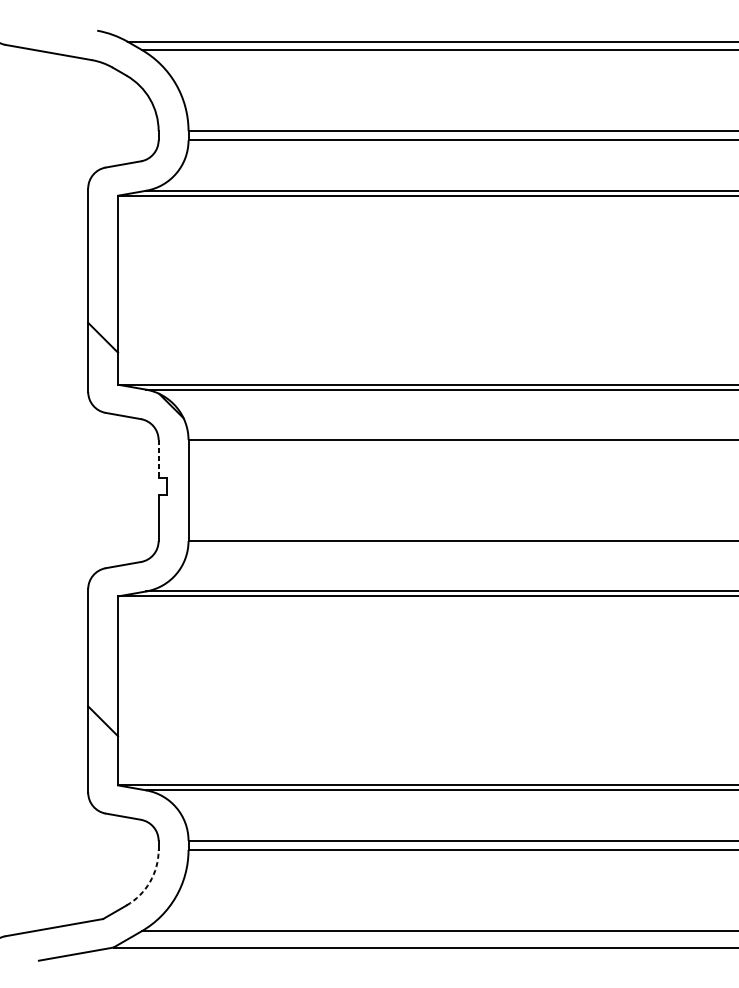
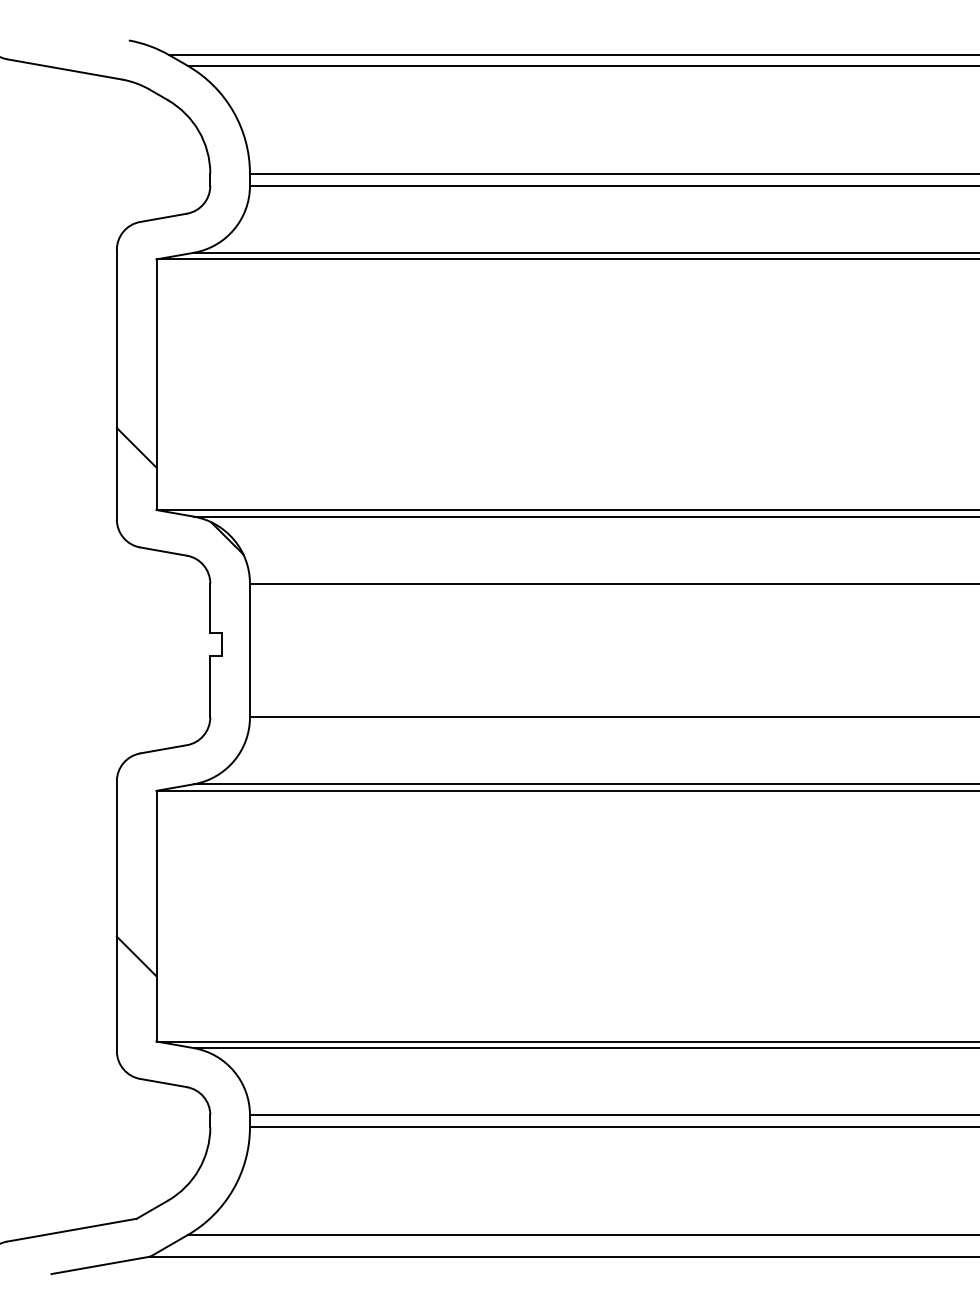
line: (158, 458) -> (210, 608), dashed -> solid
arc: (149, 881) -> (198, 1169), dashed -> solid

